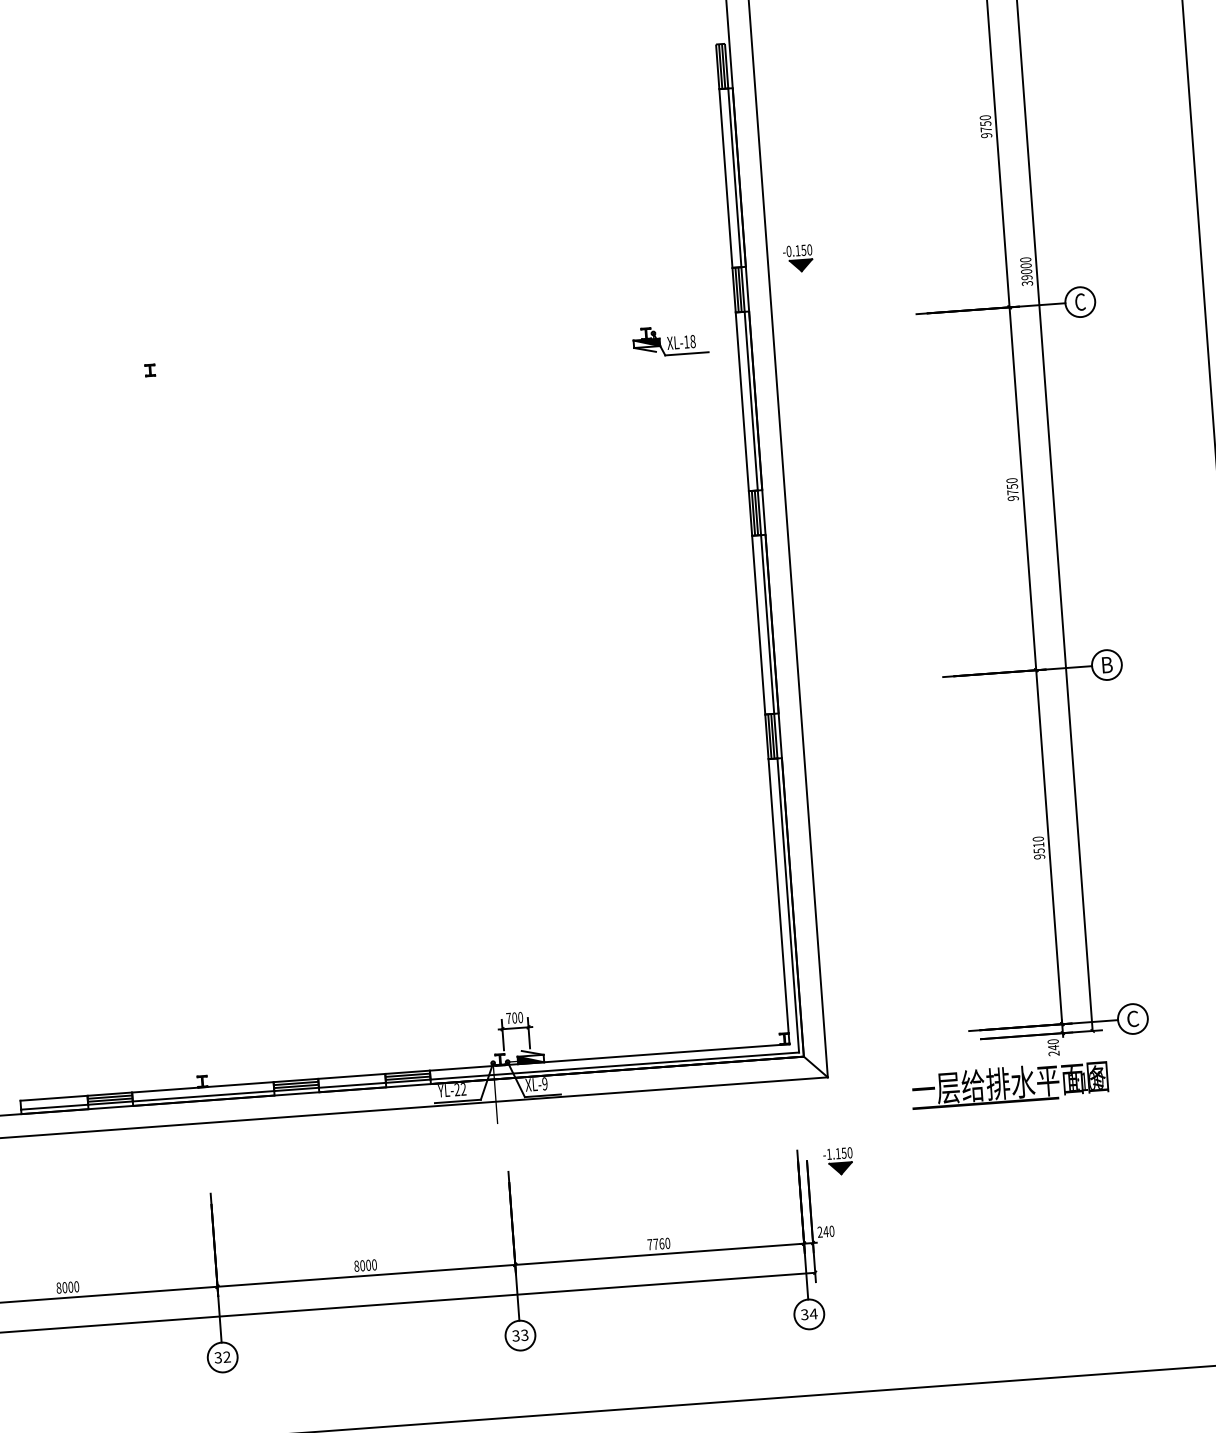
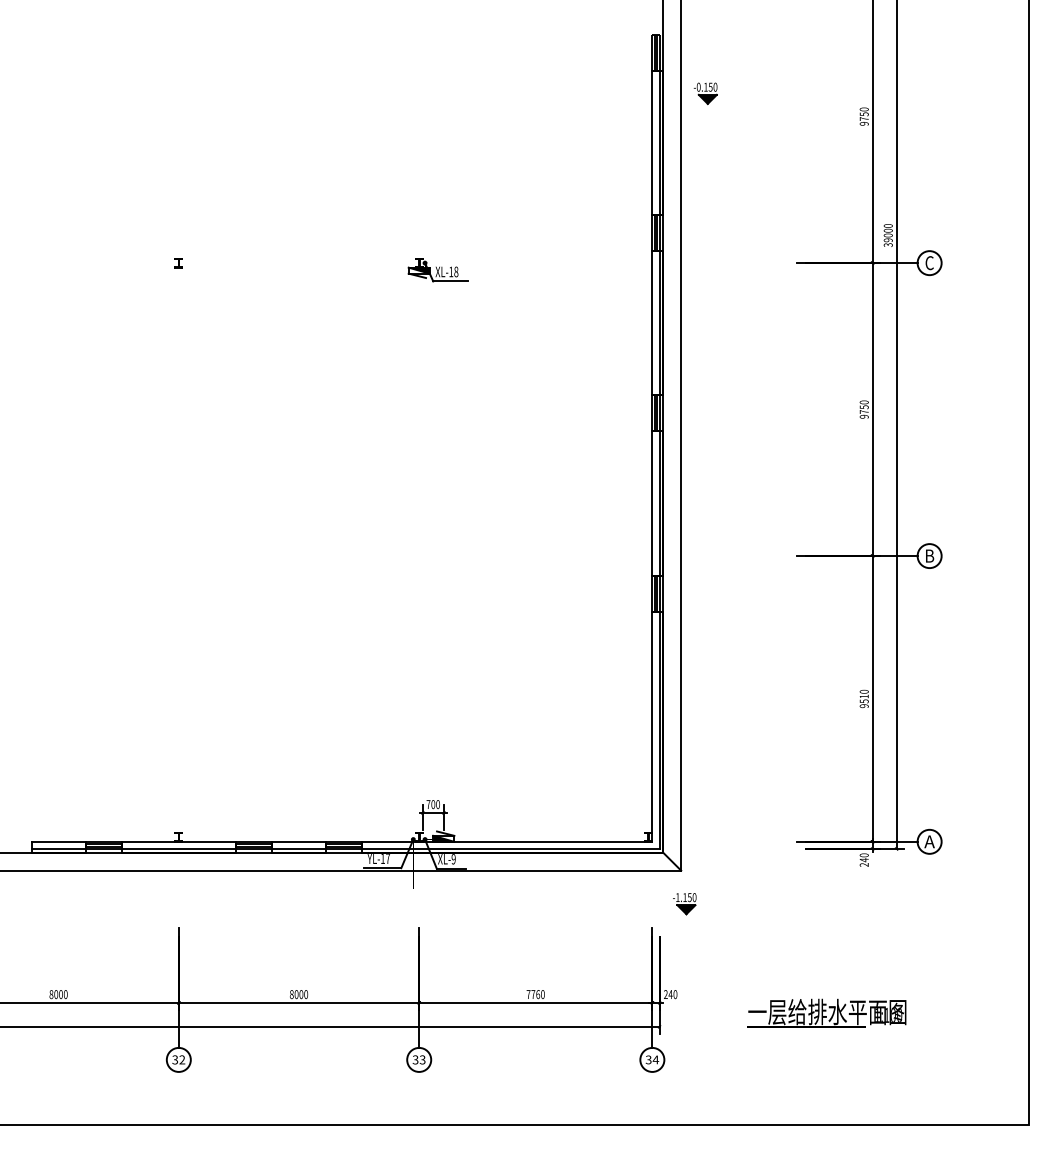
part: (797, 258) -> (705, 93), moved
part: (669, 341) -> (437, 270), moved
text: (1132, 1018) -> (929, 841), C -> A
text: (1009, 1083) -> (826, 1012), moved
text: (460, 1089) -> (385, 858), YL-22 -> YL-17
part: (838, 1162) -> (684, 904), moved

